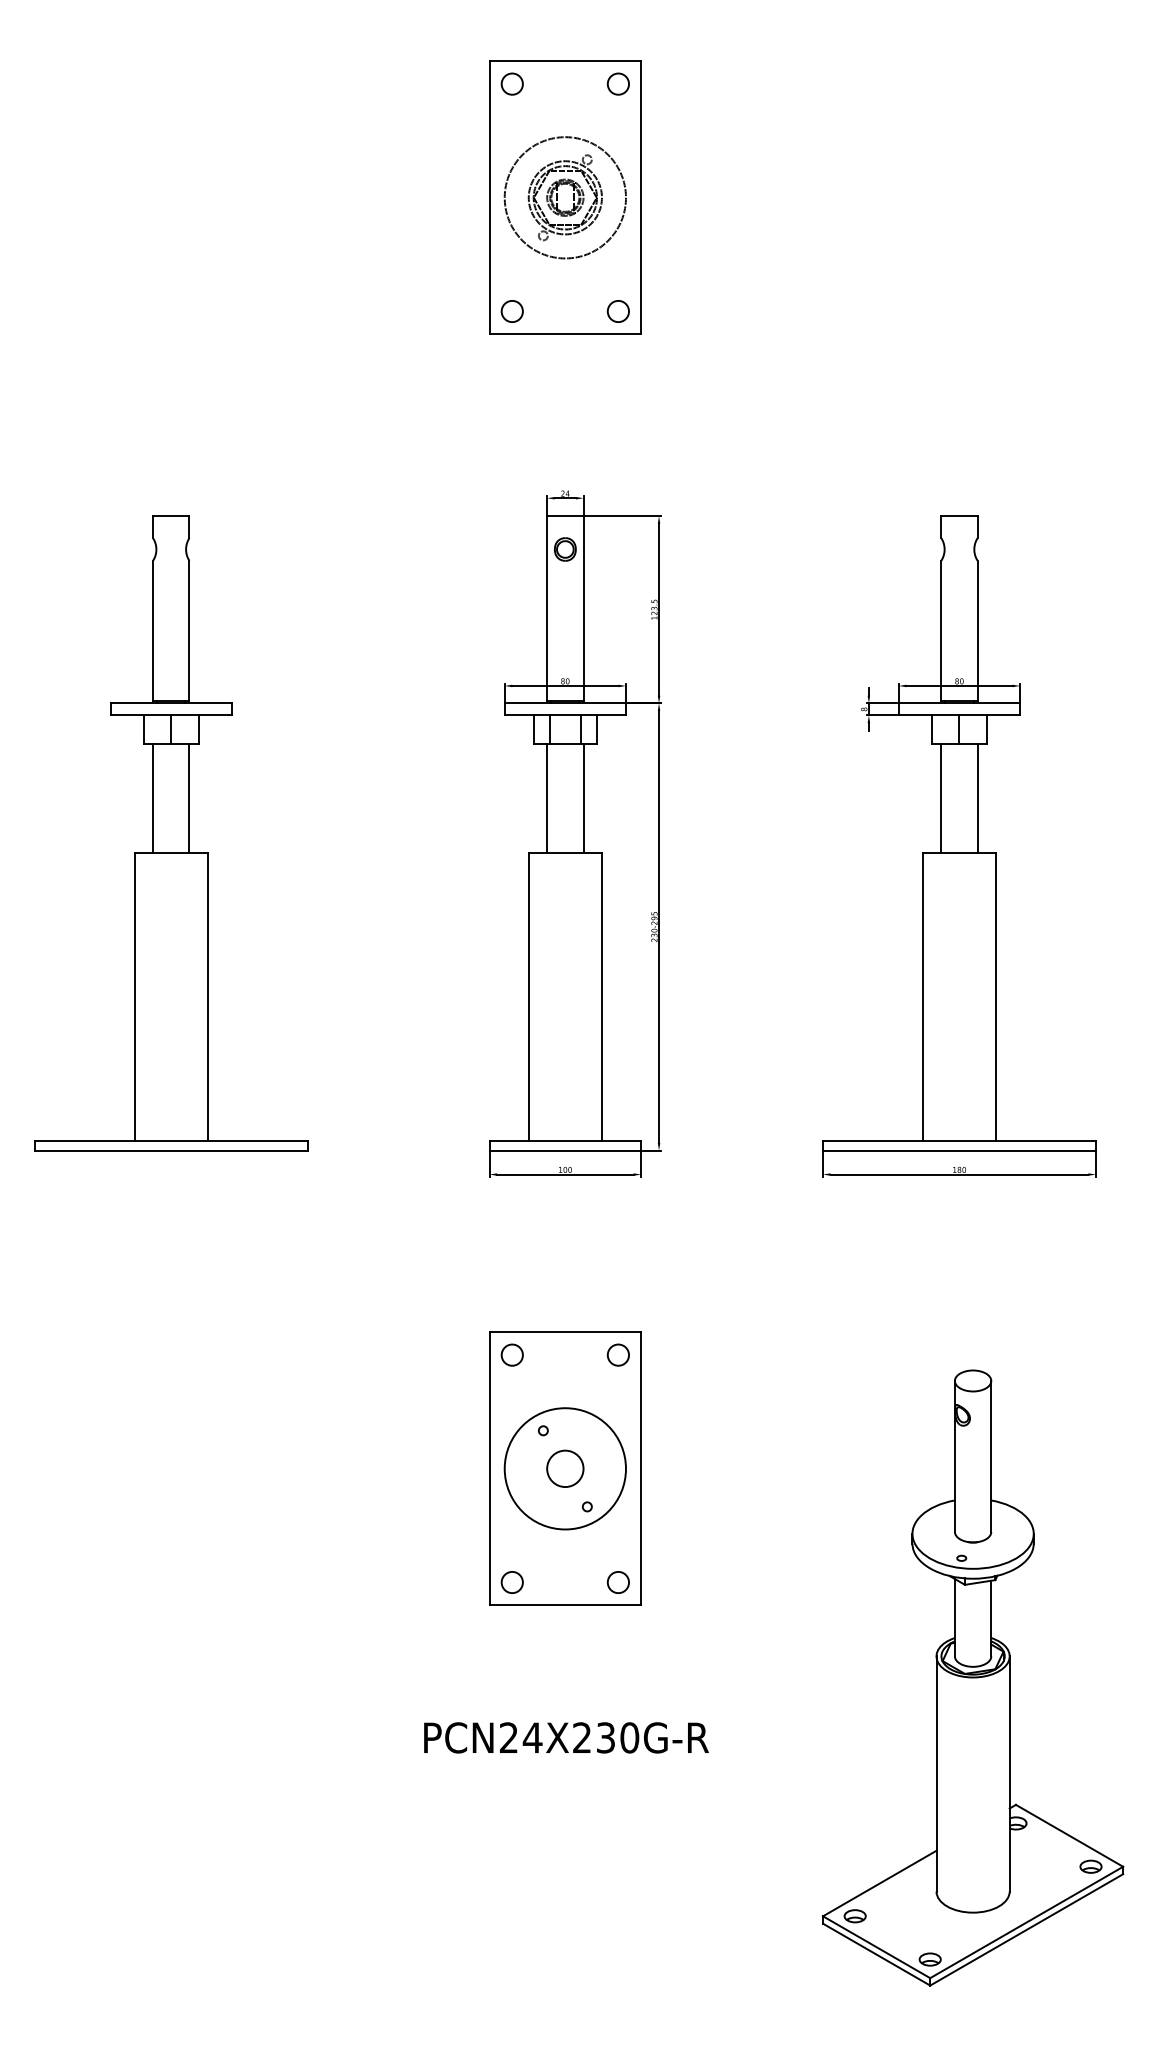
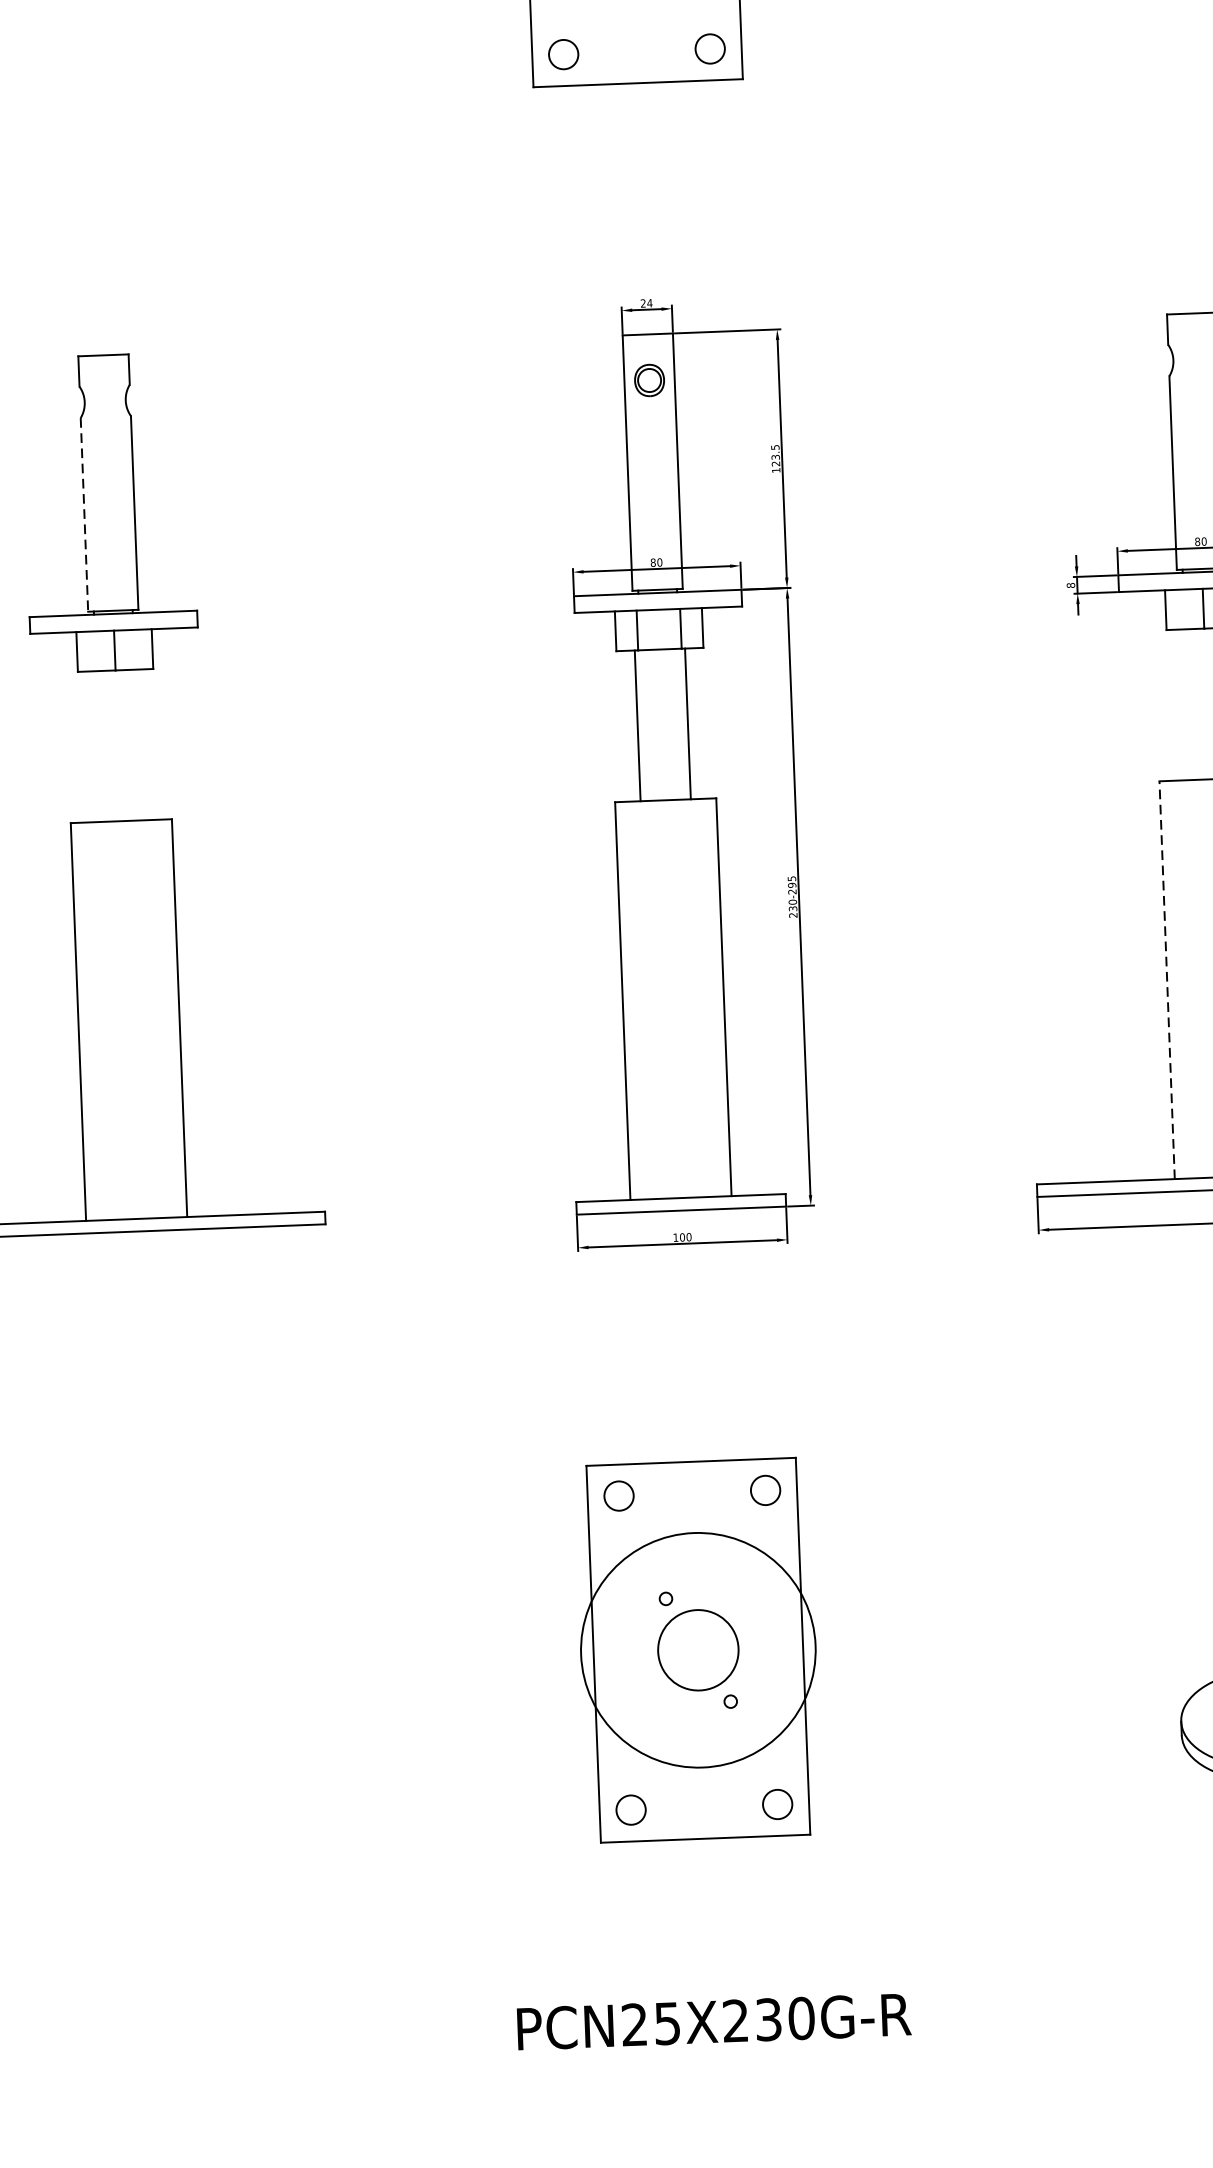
line: (153, 631) -> (85, 515), solid -> dashed
line: (153, 798) -> (93, 746), removed
line: (189, 798) -> (143, 744), removed
line: (941, 798) -> (1182, 704), removed
line: (922, 996) -> (1166, 978), solid -> dashed
circle: (564, 1468) -> (697, 1649), size x1.4
circle: (565, 1468) -> (698, 1649), size x1.6
text: (532, 1737) -> (667, 2023), PCN24X230G-R -> PCN25X230G-R

